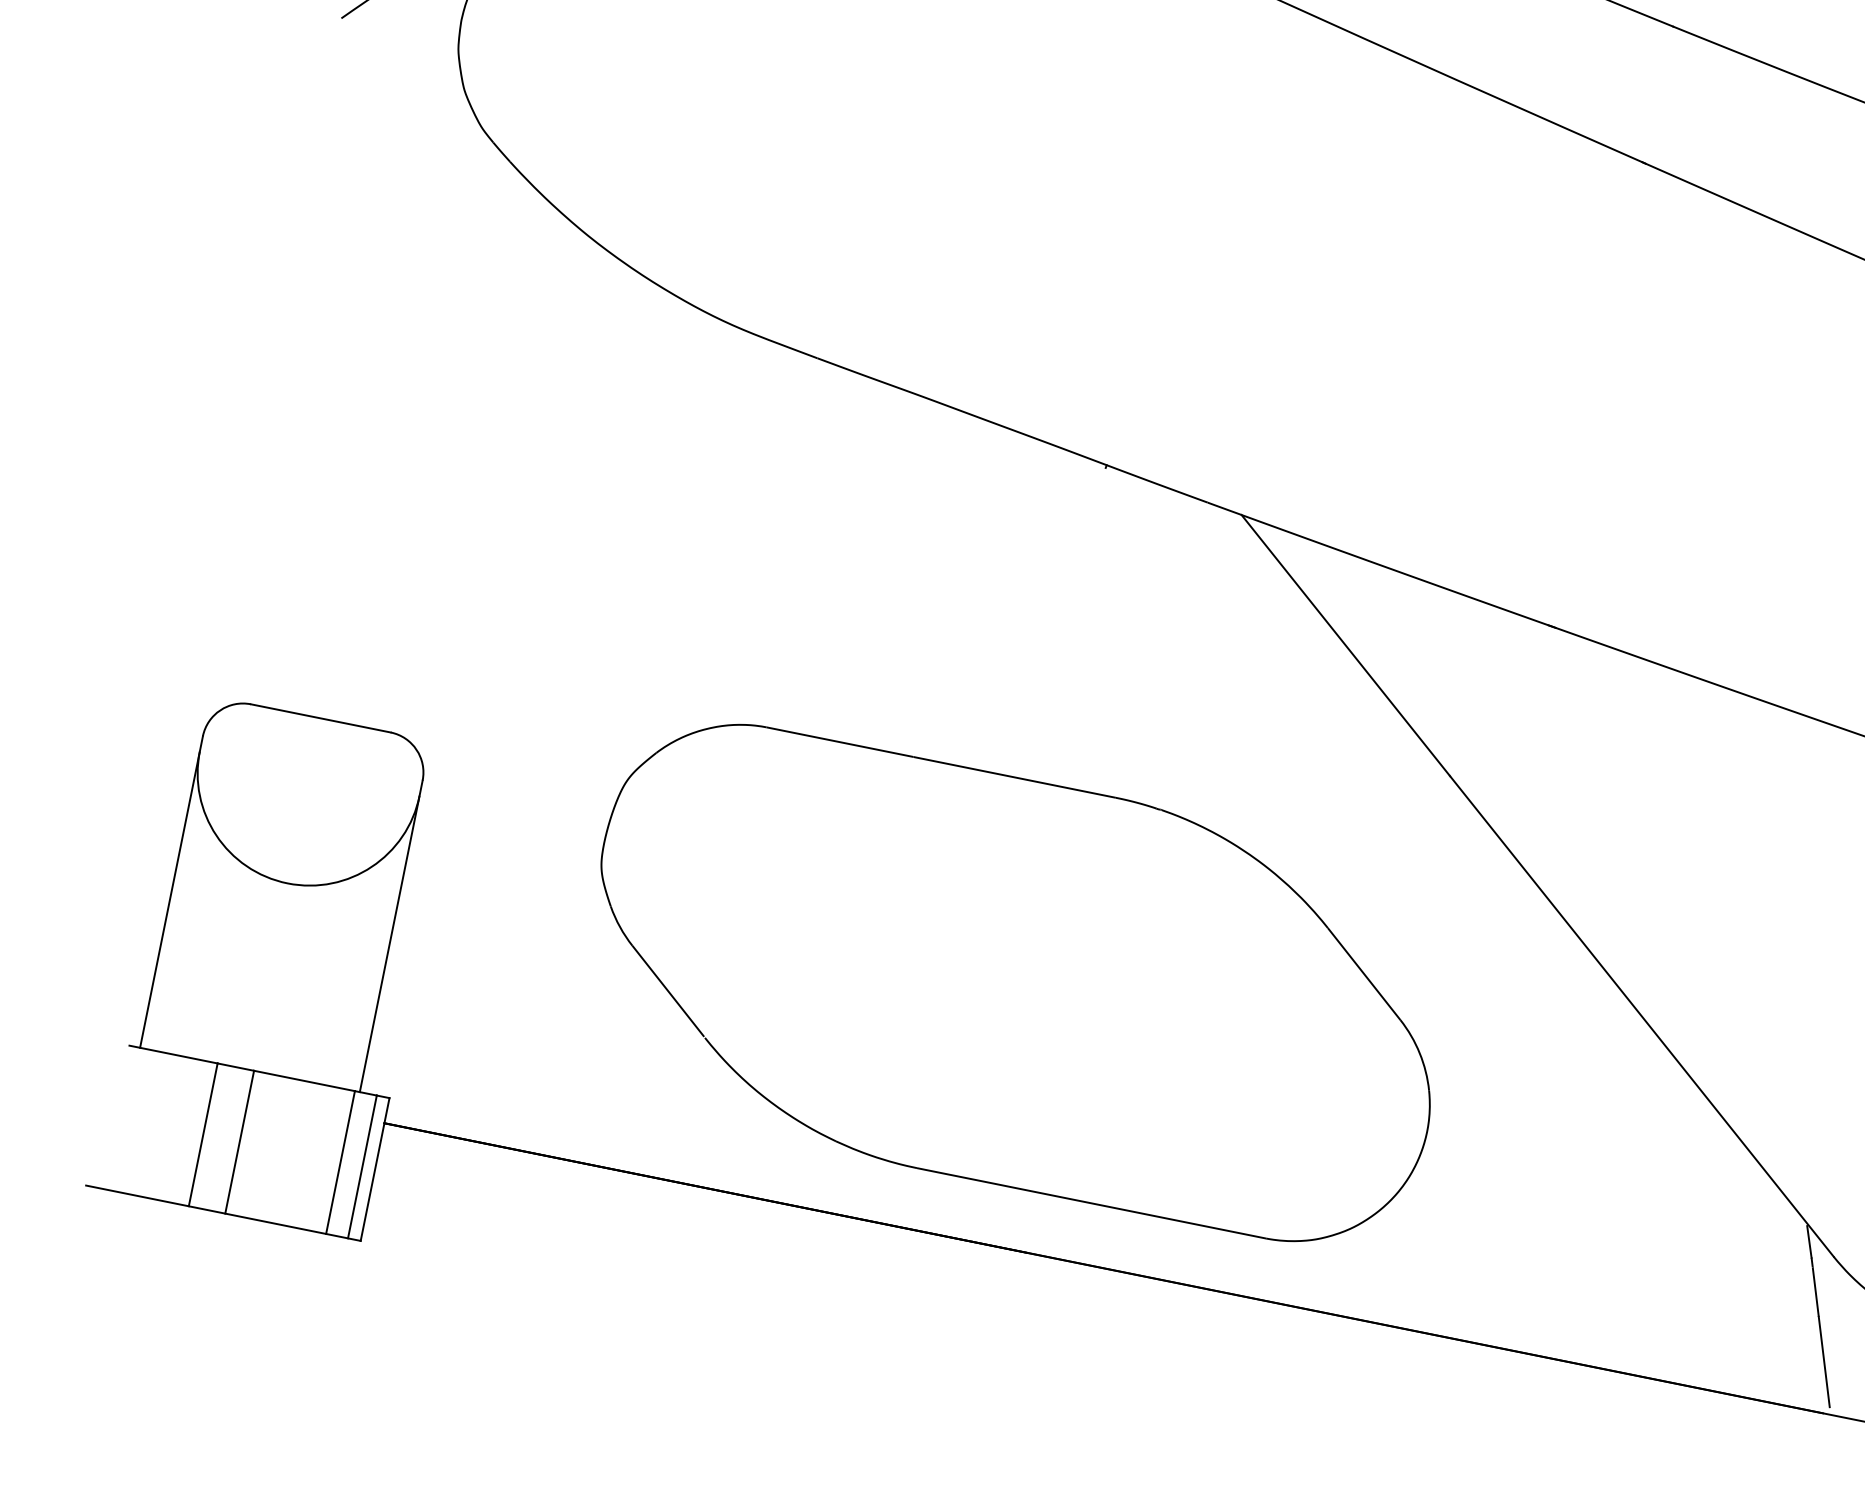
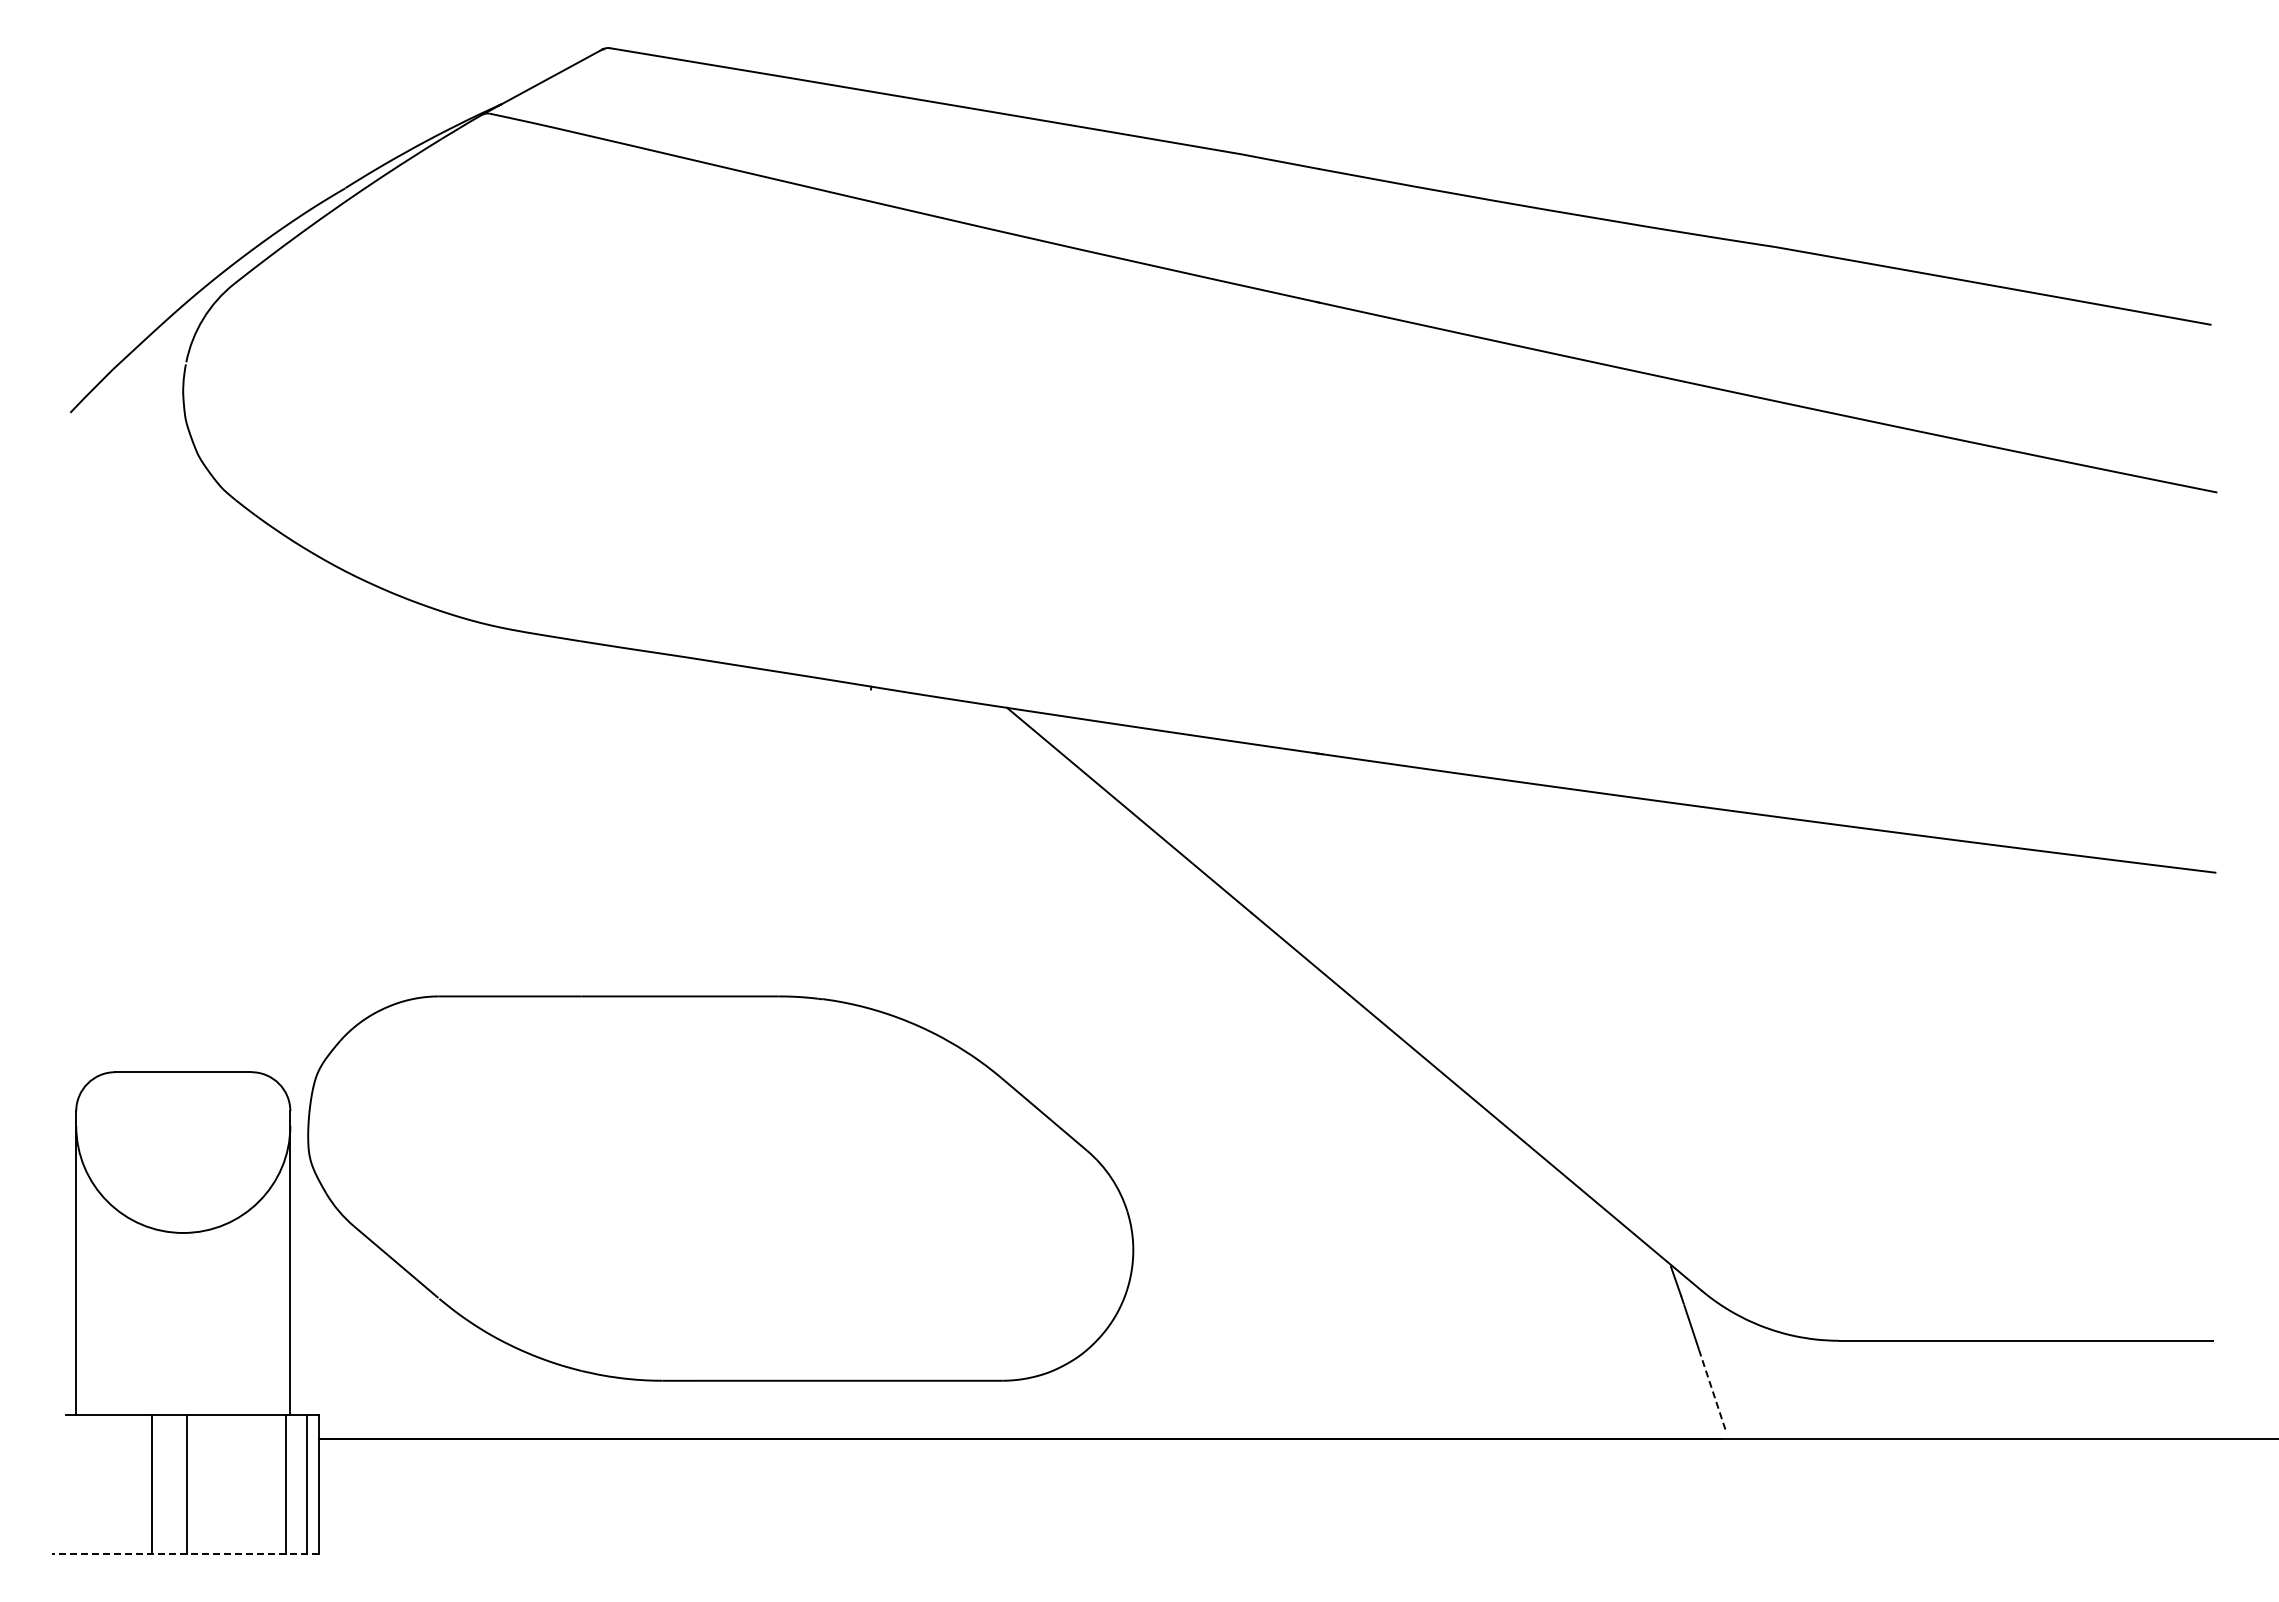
part: (1016, 982) -> (720, 1188), moved
line: (223, 1212) -> (185, 1553), solid -> dashed
line: (1823, 1362) -> (1712, 1391), solid -> dashed

